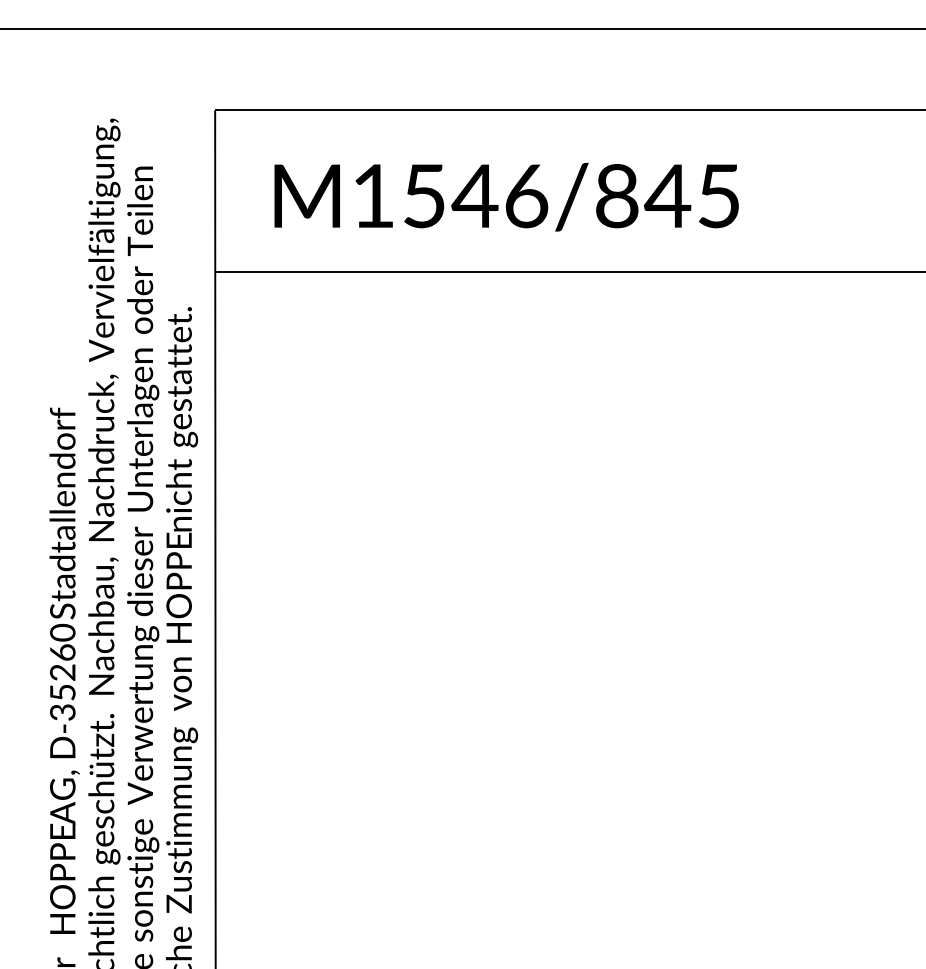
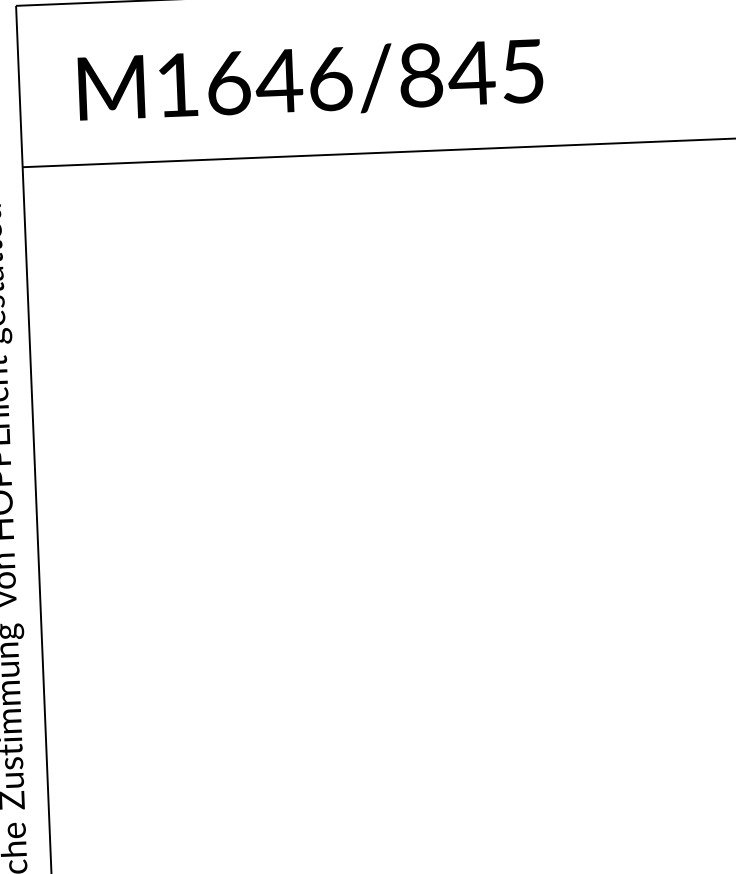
text: (424, 196) -> (228, 83), M1546/845 -> M1646/845

